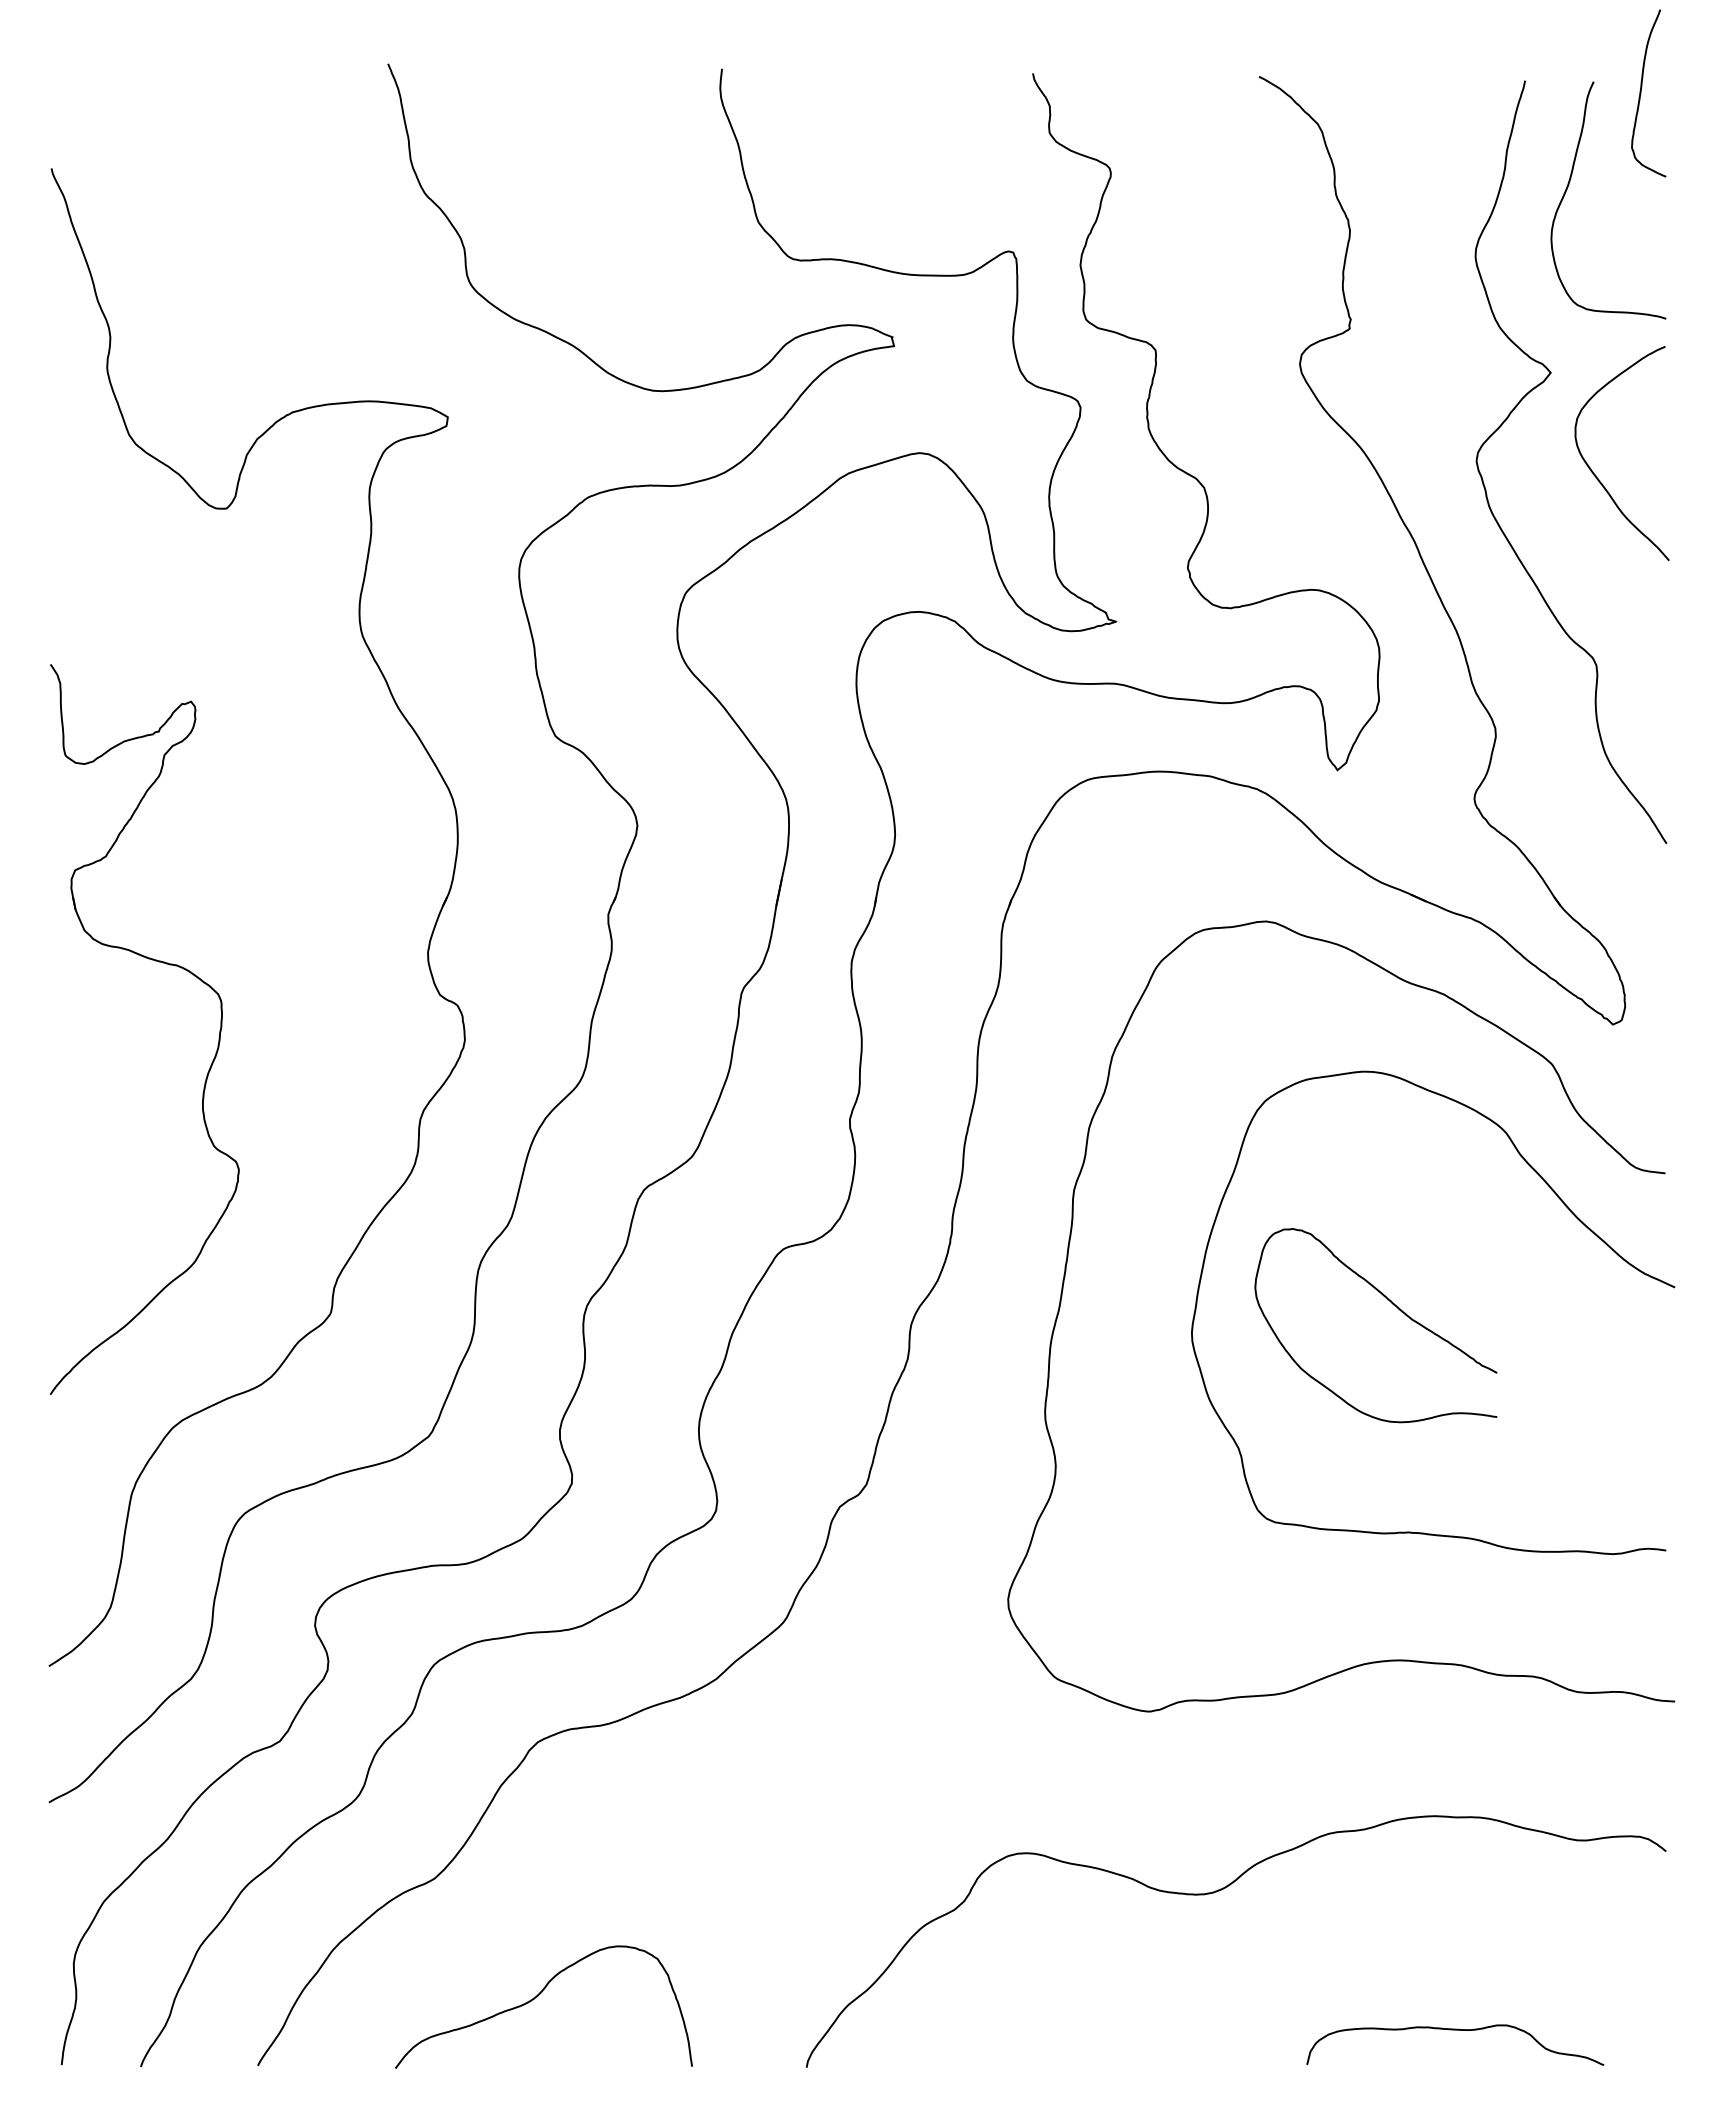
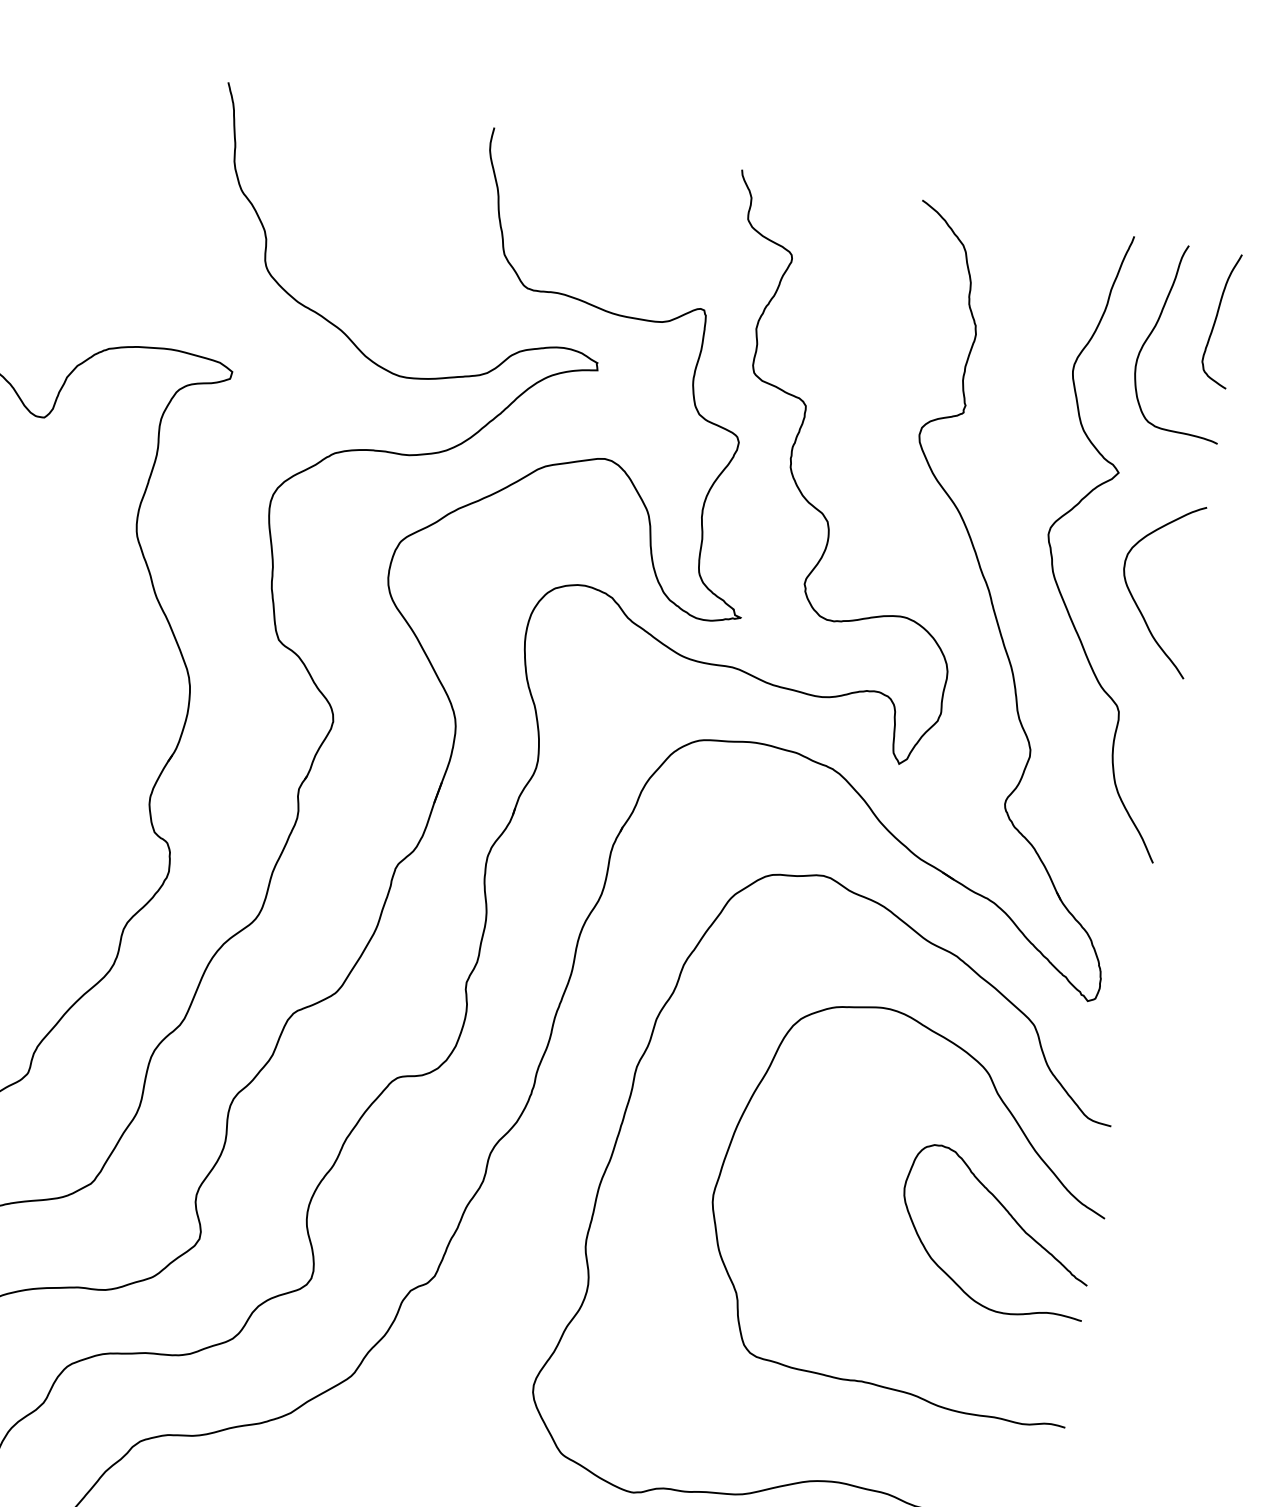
curve: (1641, 93) -> (1216, 319), moved
curve: (1593, 471) -> (1134, 598), moved
curve: (1393, 1305) -> (1012, 1219), moved

